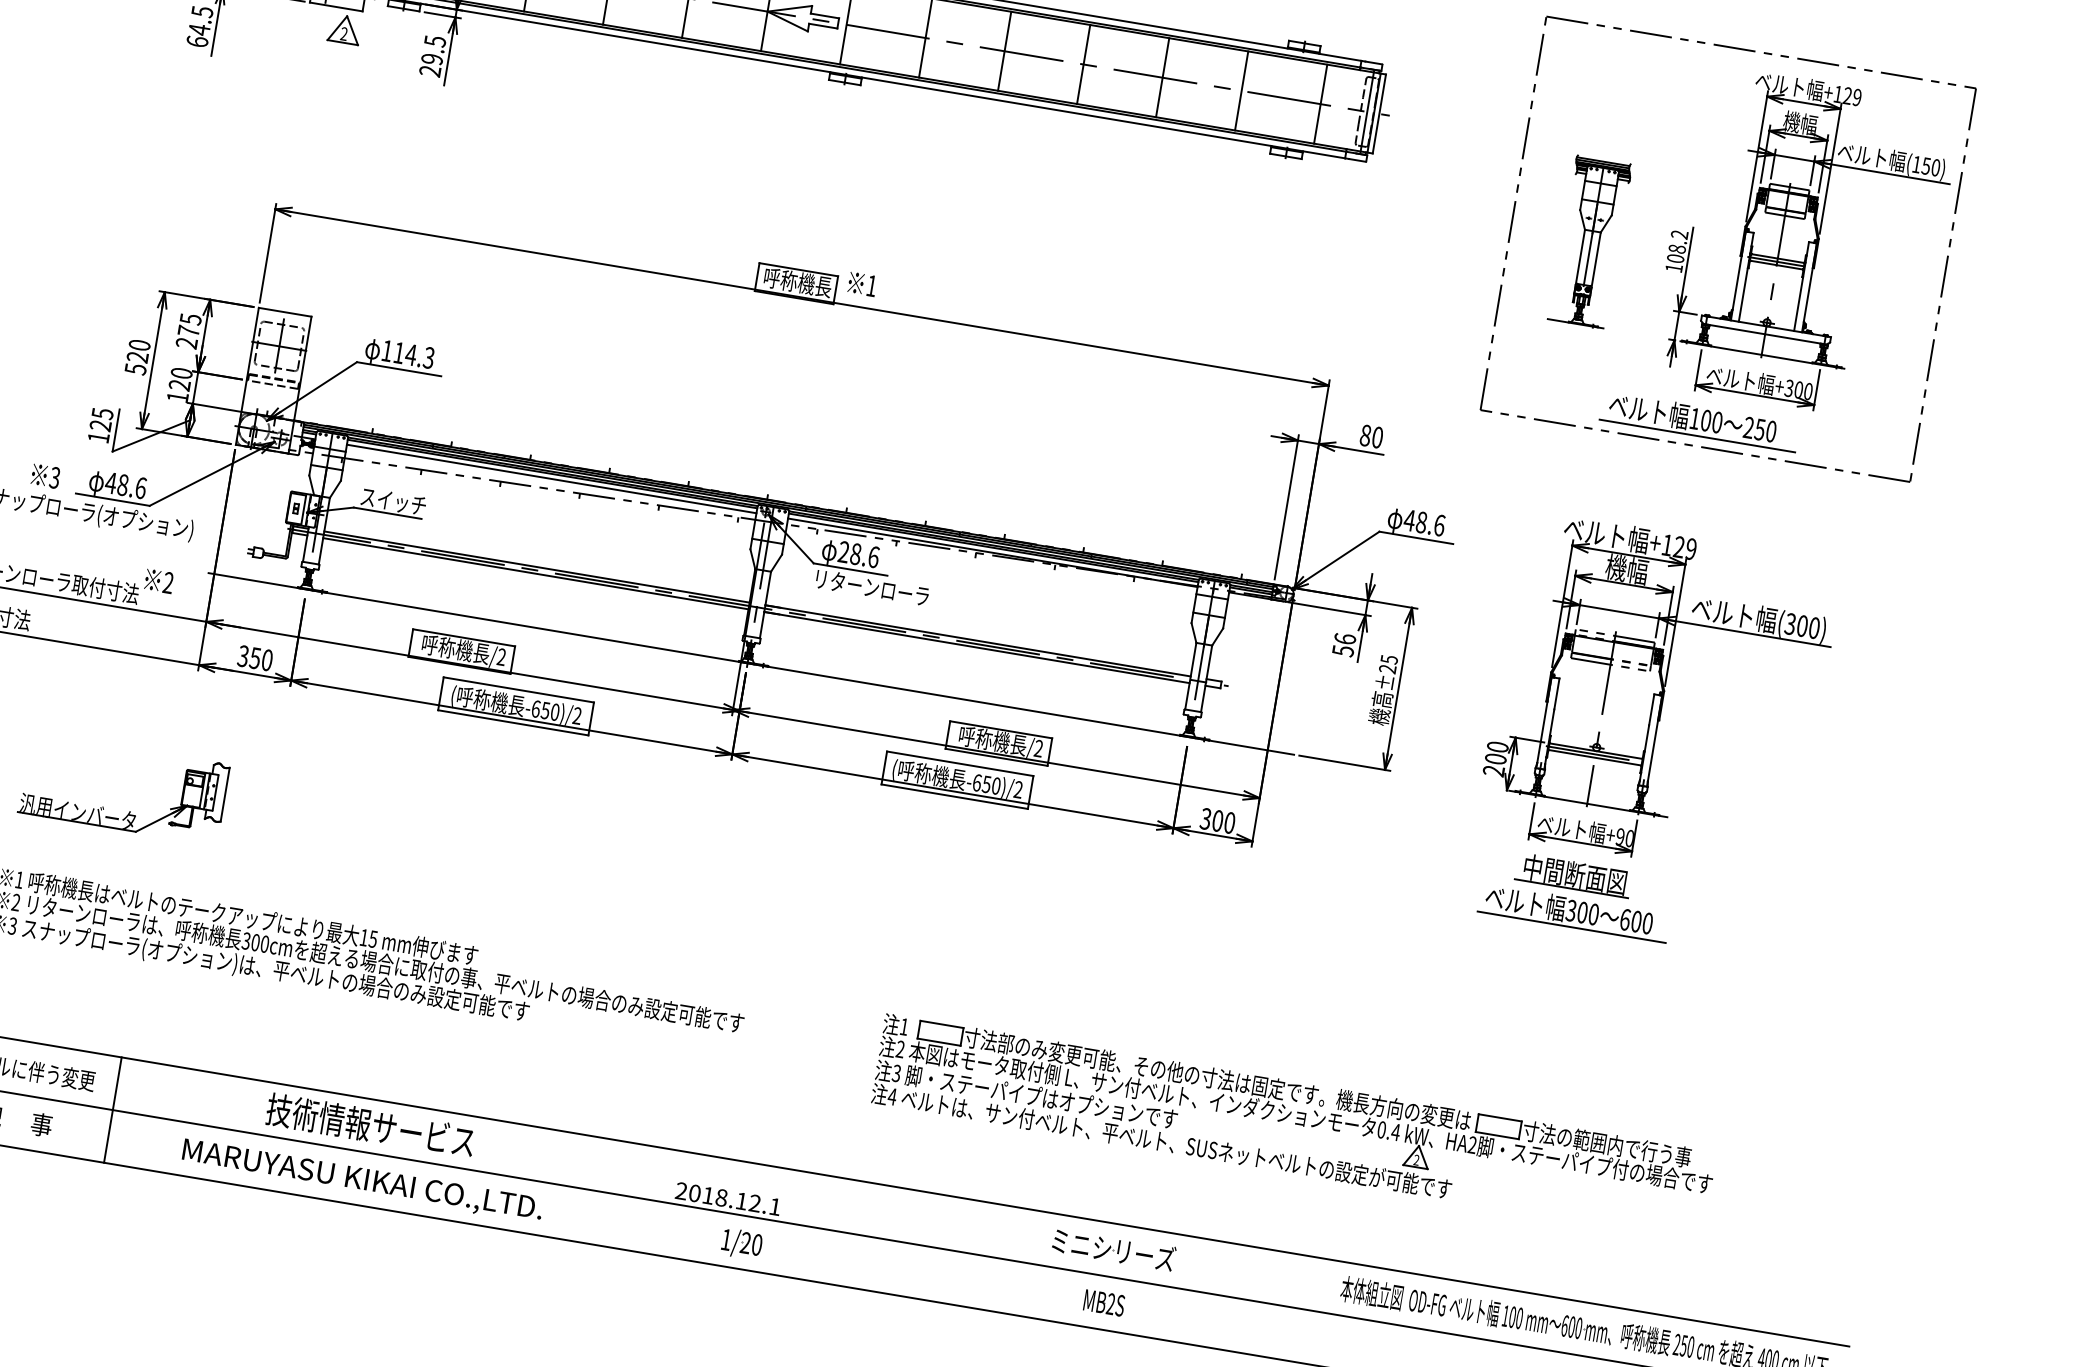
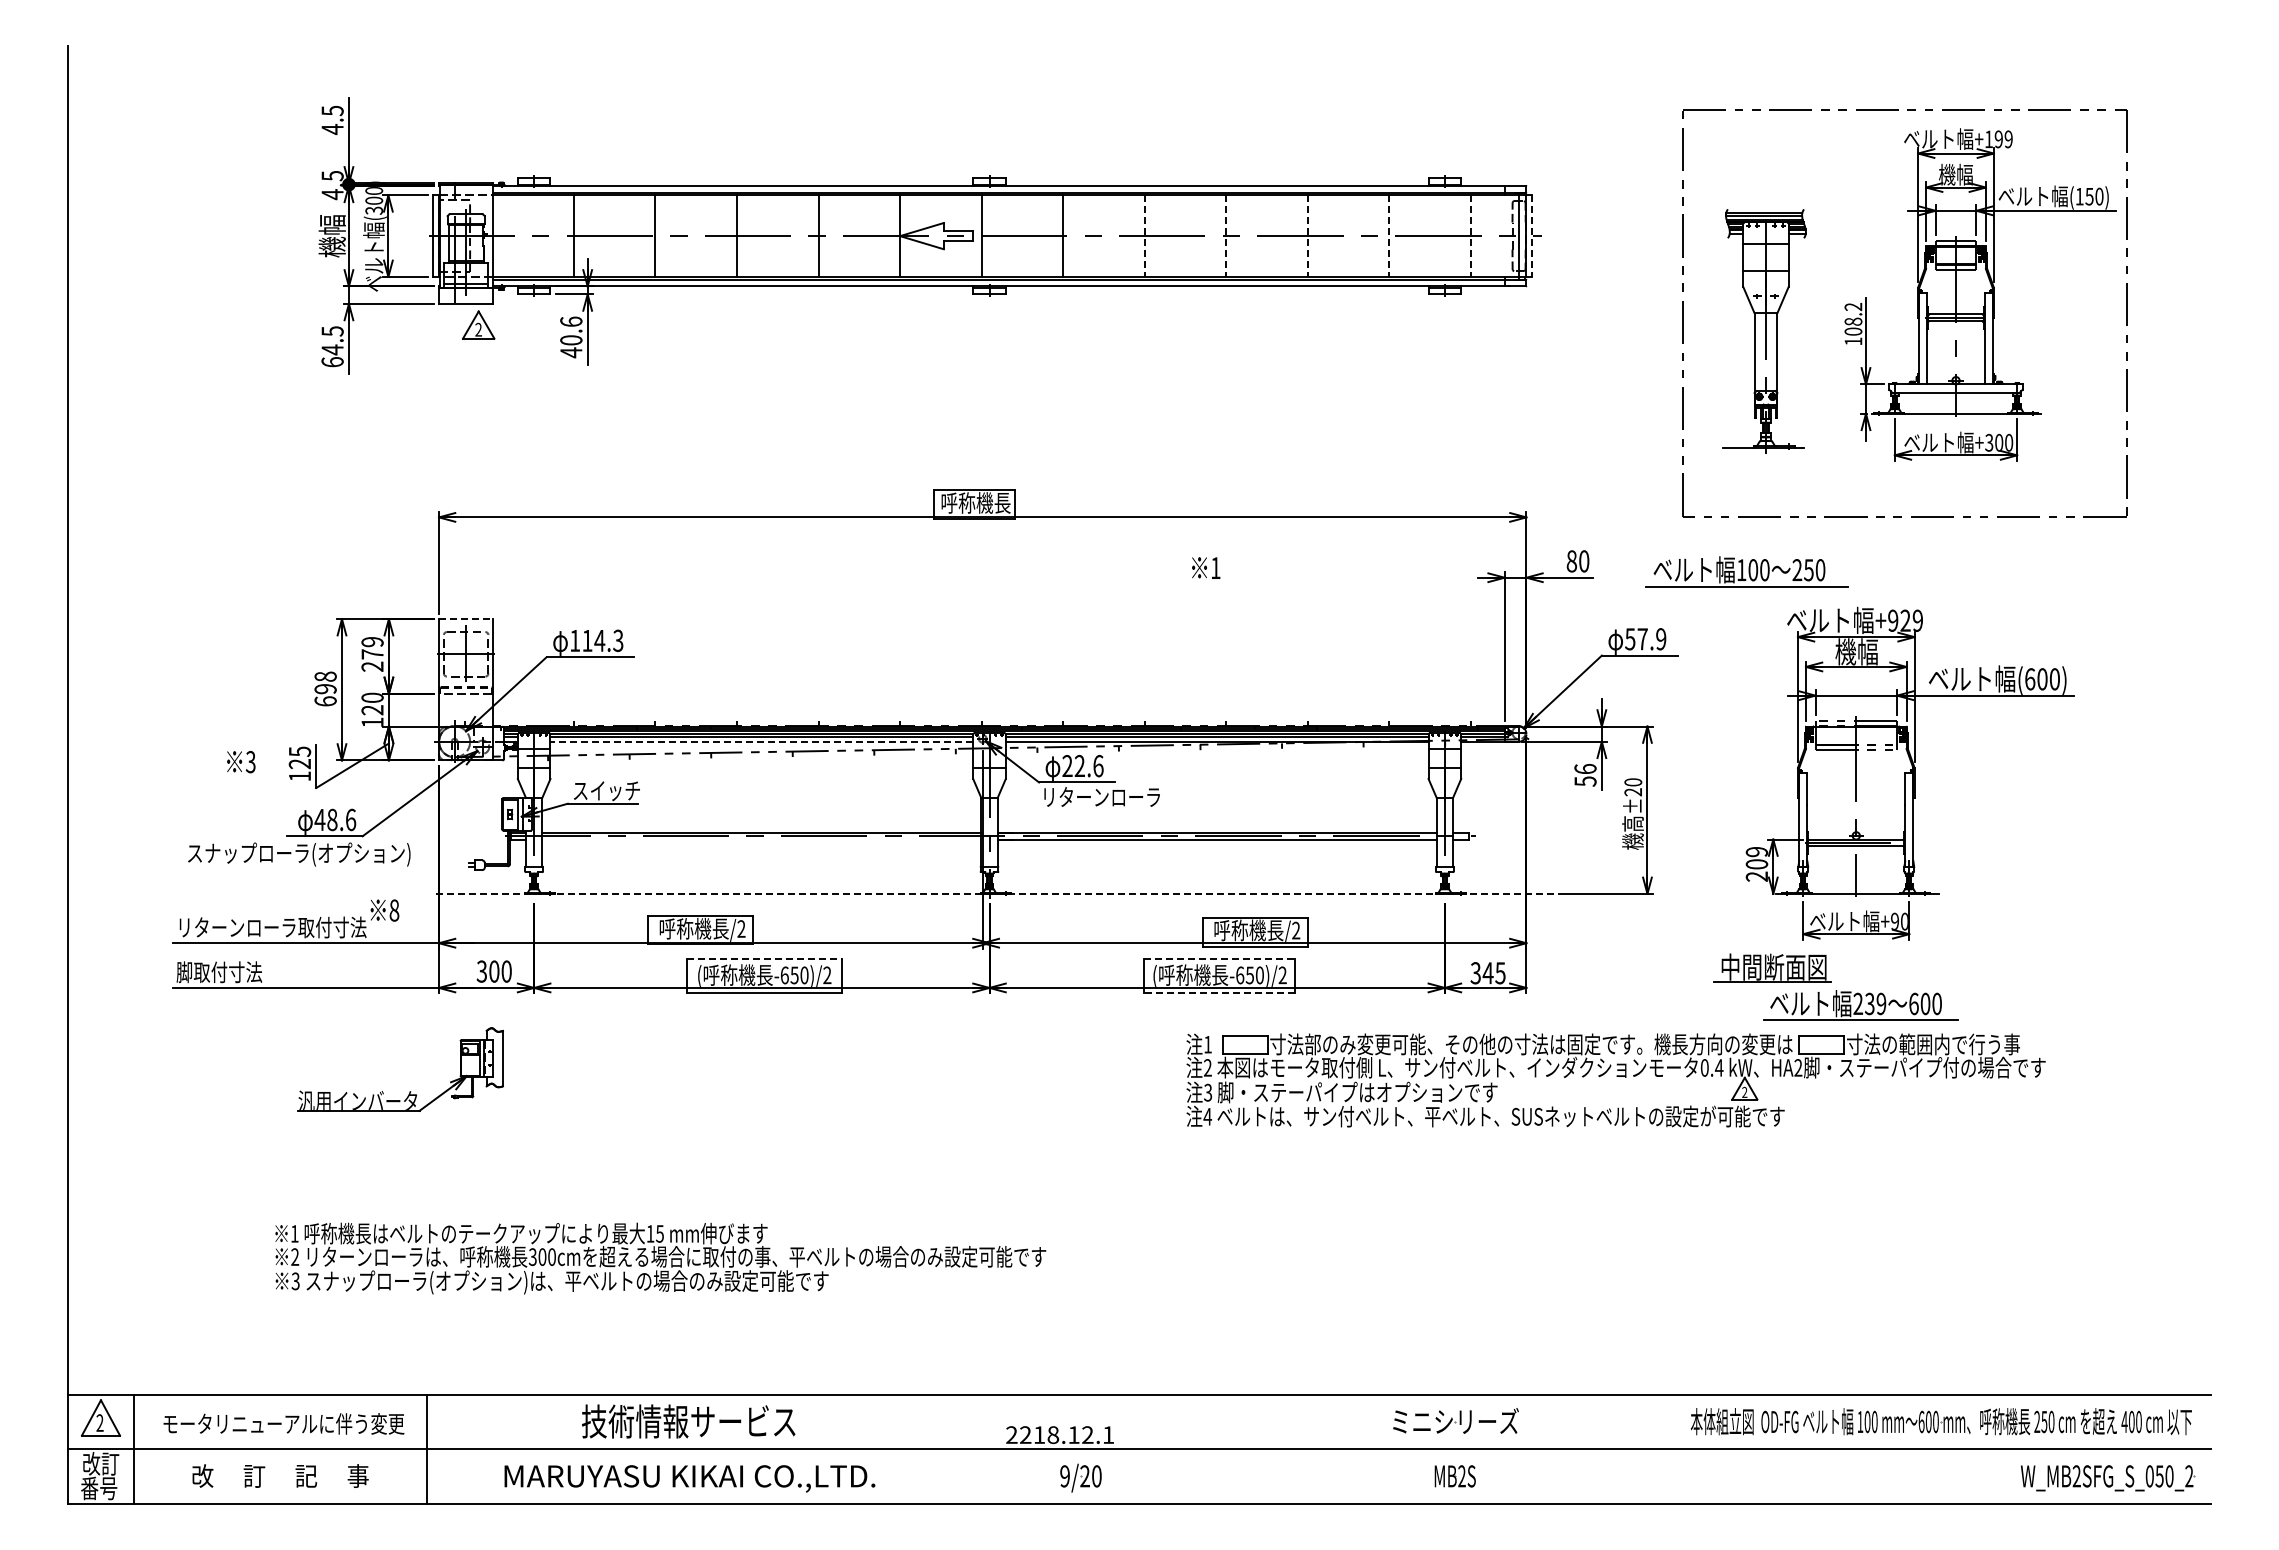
line: (1004, 51) -> (1144, 236), solid -> dashed
text: (432, 56) -> (571, 337), 29.5 -> 40.6
line: (1083, 64) -> (1226, 236), solid -> dashed
line: (1162, 78) -> (1307, 236), solid -> dashed
line: (1241, 91) -> (1389, 236), solid -> dashed
text: (1847, 96) -> (1998, 139), +129 -> +199
line: (1321, 104) -> (1471, 236), solid -> dashed
line: (1379, 114) -> (1531, 236), solid -> dashed
part: (1589, 242) -> (1764, 329), size x1.4
text: (862, 283) -> (1206, 567), moved
line: (285, 312) -> (466, 619), solid -> dashed
text: (190, 319) -> (372, 642), 275 -> 279
text: (137, 356) -> (325, 688), 520 -> 698
part: (1699, 420) -> (1746, 571), moved
text: (45, 476) -> (241, 762), moved
line: (551, 478) -> (761, 741), solid -> dashed
text: (1424, 523) -> (1645, 639), 48.6 -> 57.9
text: (1667, 544) -> (1893, 620), +129 -> +929
text: (855, 554) -> (1079, 766), 28.6 -> 22.6
line: (535, 573) -> (761, 839), removed
text: (168, 582) -> (394, 910), 2 -> 8
text: (1789, 624) -> (2029, 679), (300) -> (600)
text: (255, 658) -> (494, 971), 350 -> 300
text: (1389, 659) -> (1633, 782), ±25 -> ±20
line: (750, 663) -> (992, 893), solid -> dashed
line: (518, 690) -> (764, 959), solid -> dashed
text: (1498, 747) -> (1757, 852), 200 -> 209
line: (959, 764) -> (1219, 959), solid -> dashed
line: (954, 797) -> (1219, 993), solid -> dashed
part: (129, 811) -> (409, 1091), moved
text: (1222, 822) -> (1493, 973), 300 -> 345
part: (1573, 874) -> (1772, 967), moved
text: (1582, 912) -> (1869, 1003), 300 -> 239
part: (1293, 1127) -> (1615, 1080), moved
text: (694, 1193) -> (1025, 1435), 2018.12.1 -> 2218.12.1
text: (725, 1239) -> (1064, 1476), 1/20 -> 9/20

